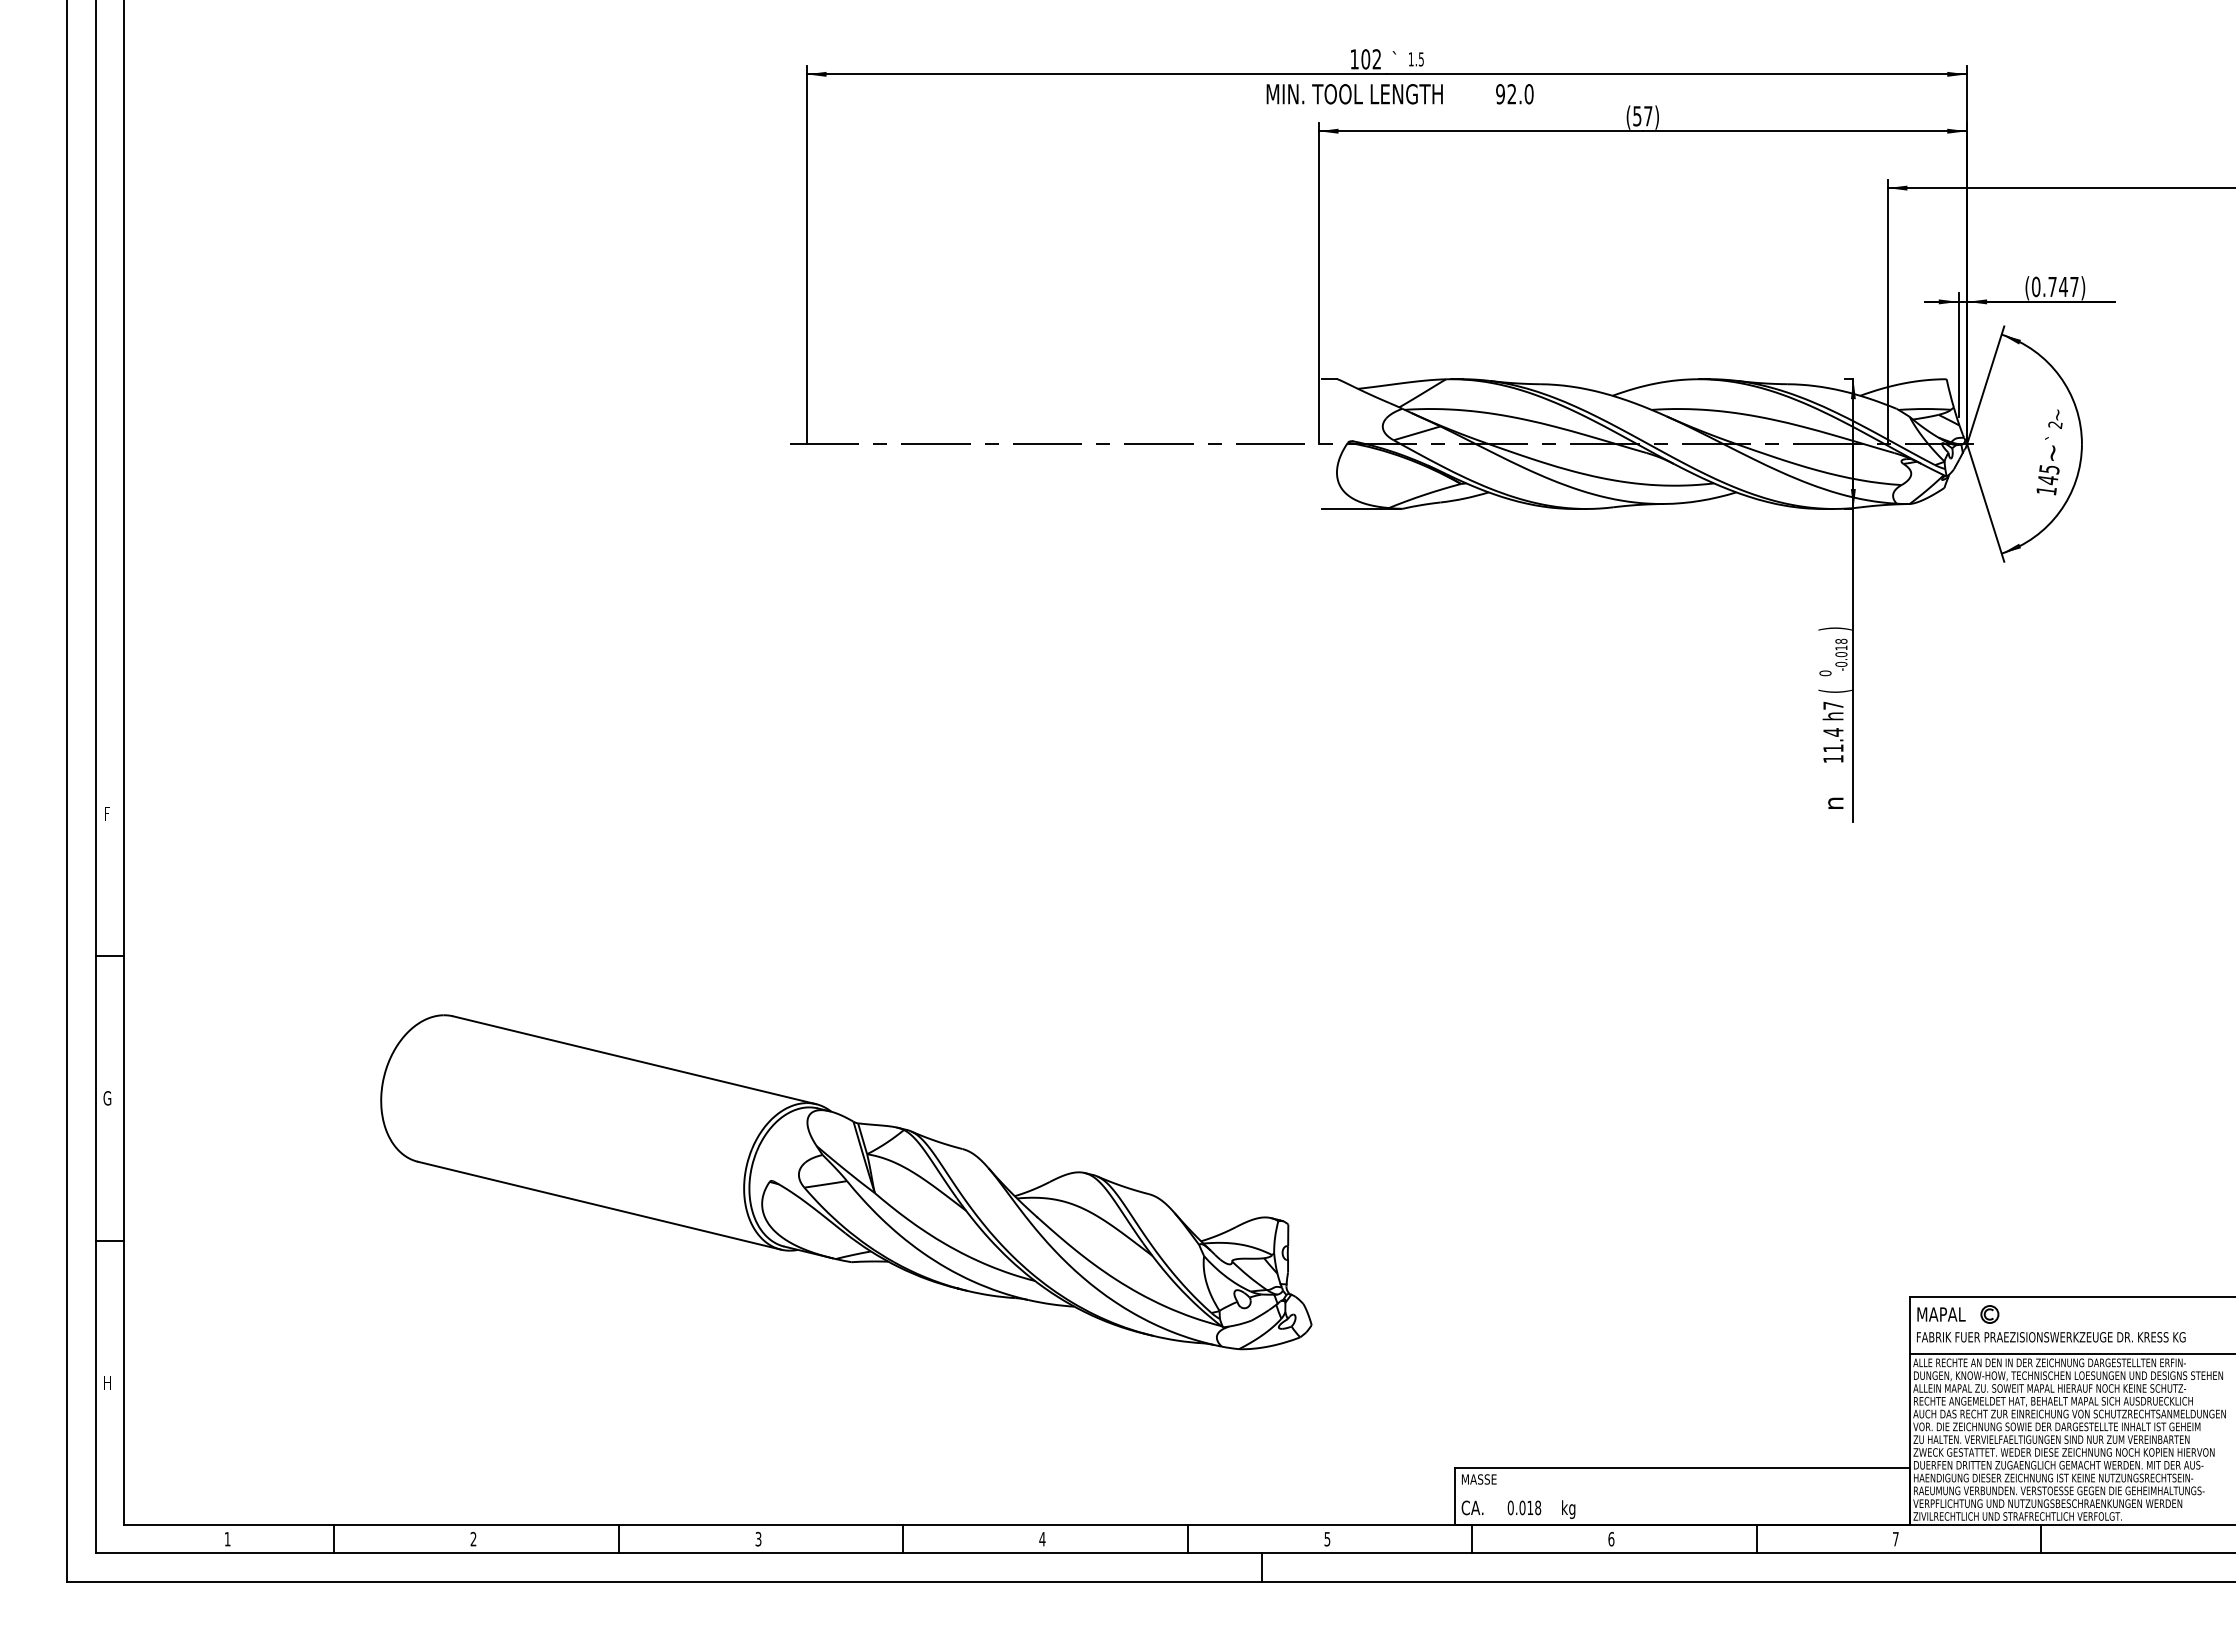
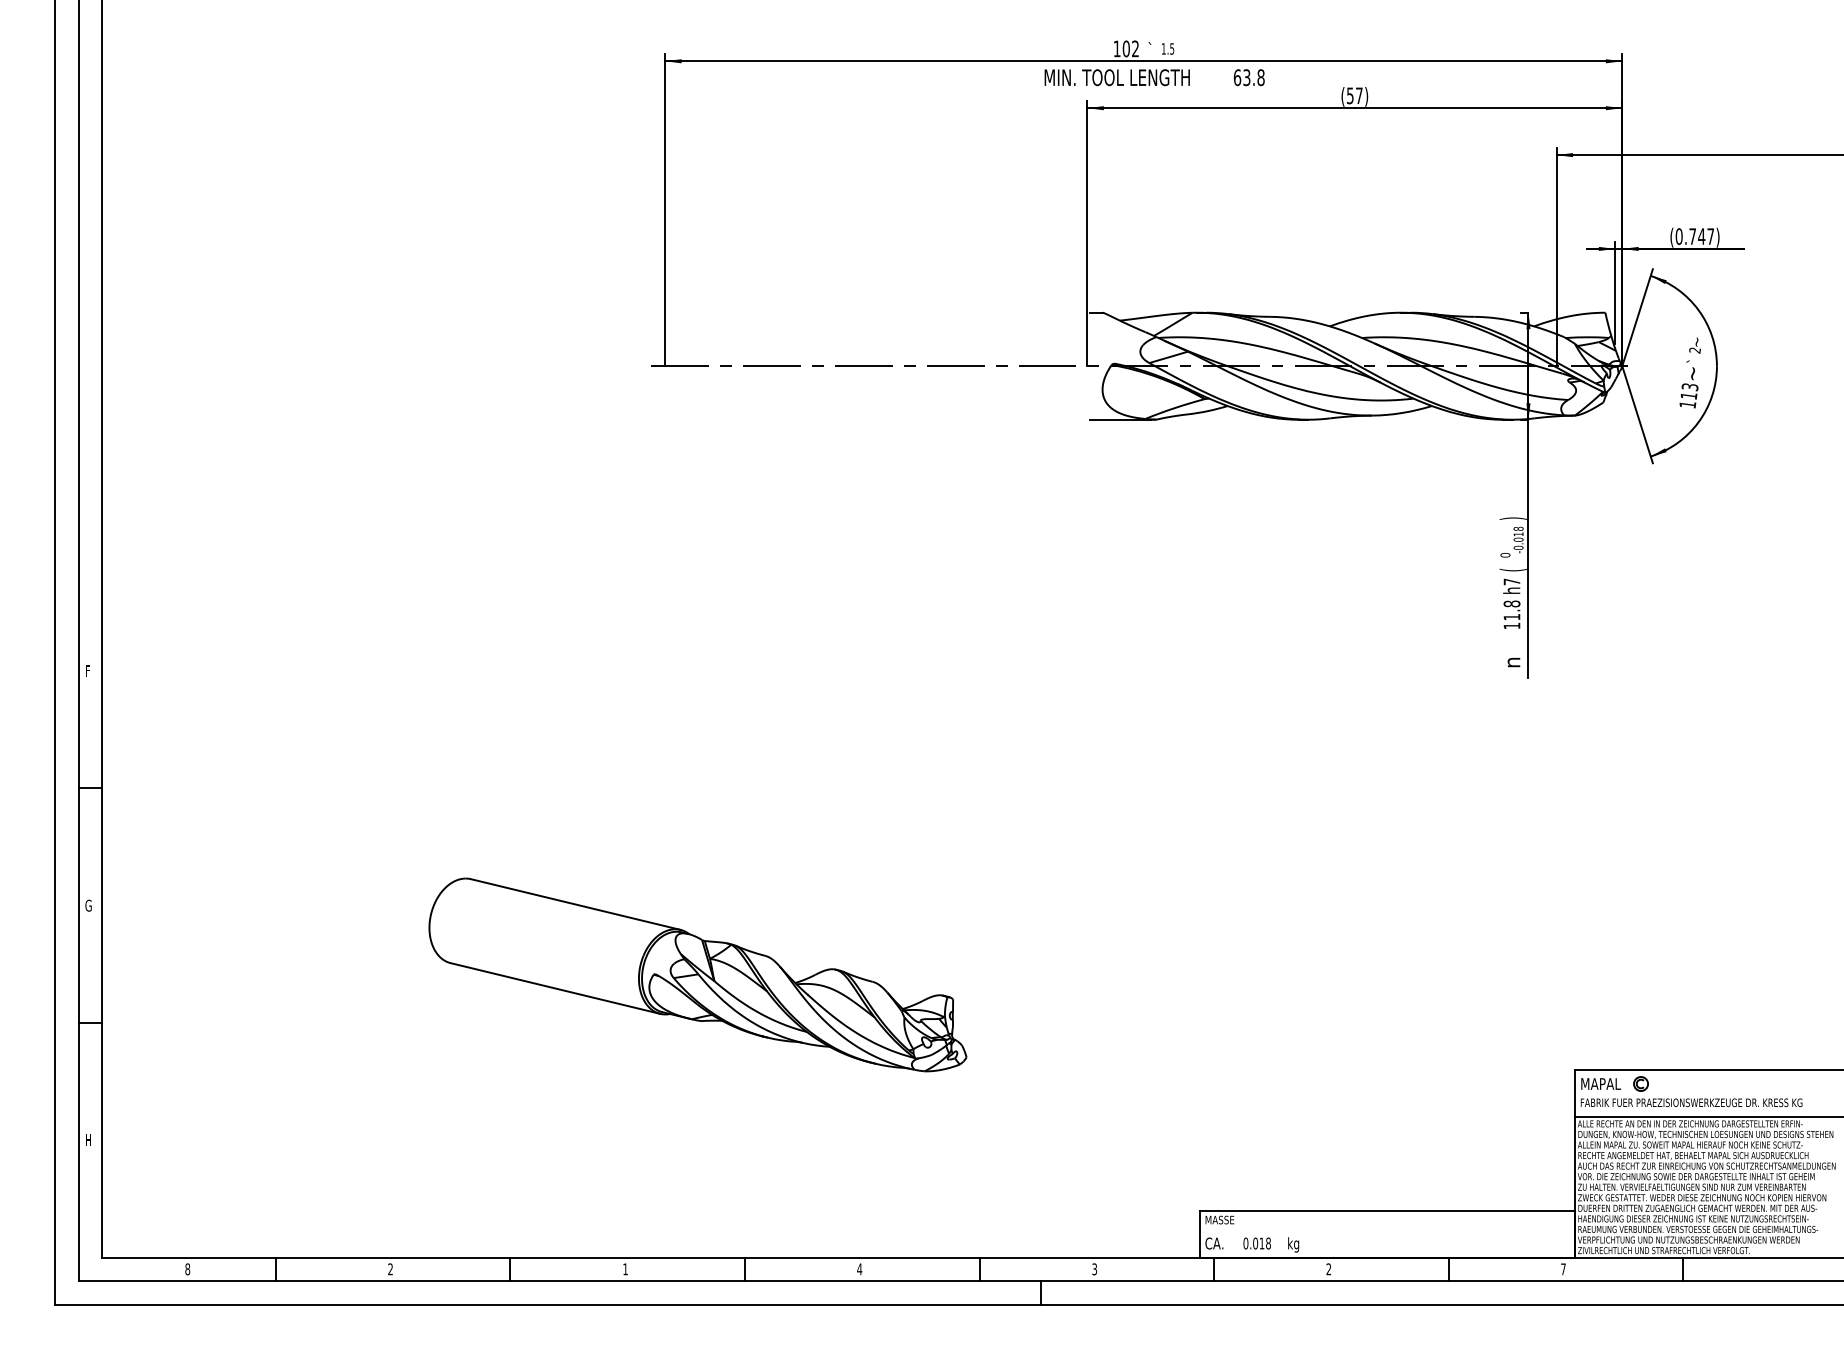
text: (1513, 94) -> (1248, 77), 92.0 -> 63.8
text: (2047, 474) -> (1688, 391), 145 -> 113
text: (1832, 731) -> (1511, 603), 11.4 -> 11.8
part: (845, 1181) -> (697, 974), size x0.7
text: (1327, 1538) -> (1094, 1268), 5 -> 3
text: (227, 1539) -> (187, 1269), 1 -> 8
text: (758, 1539) -> (625, 1269), 3 -> 1
text: (1610, 1539) -> (1328, 1269), 6 -> 2

